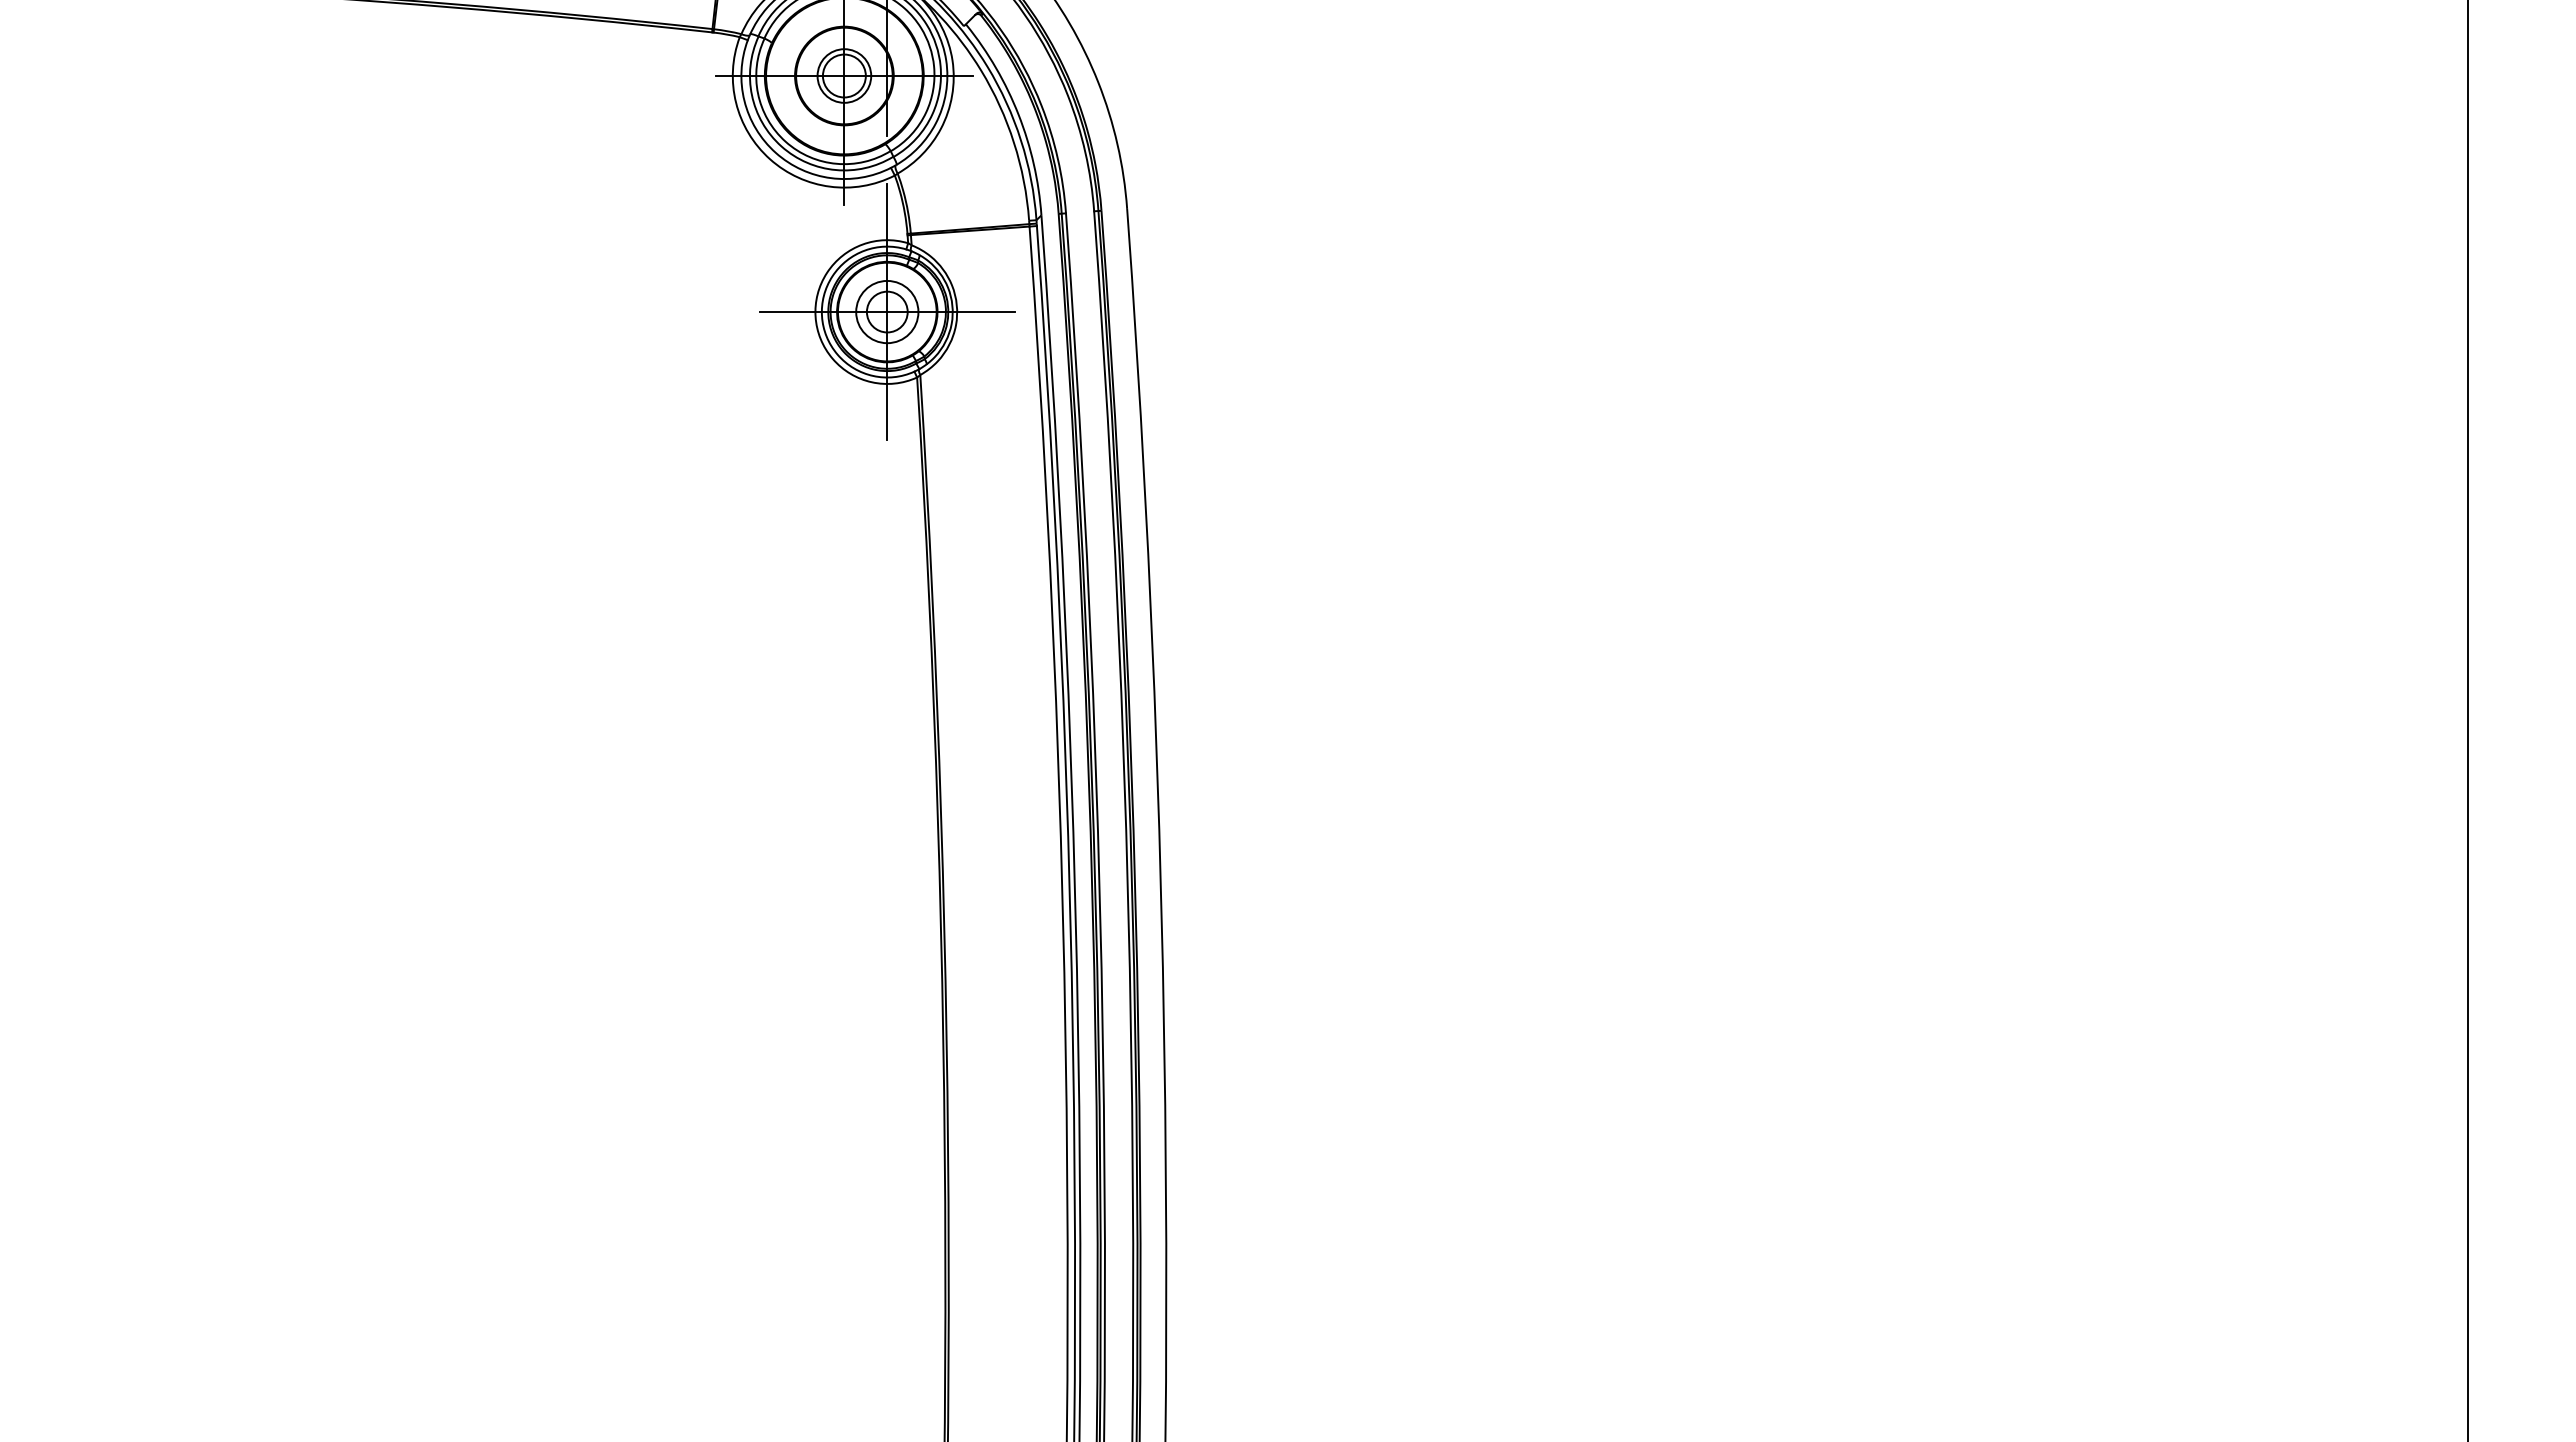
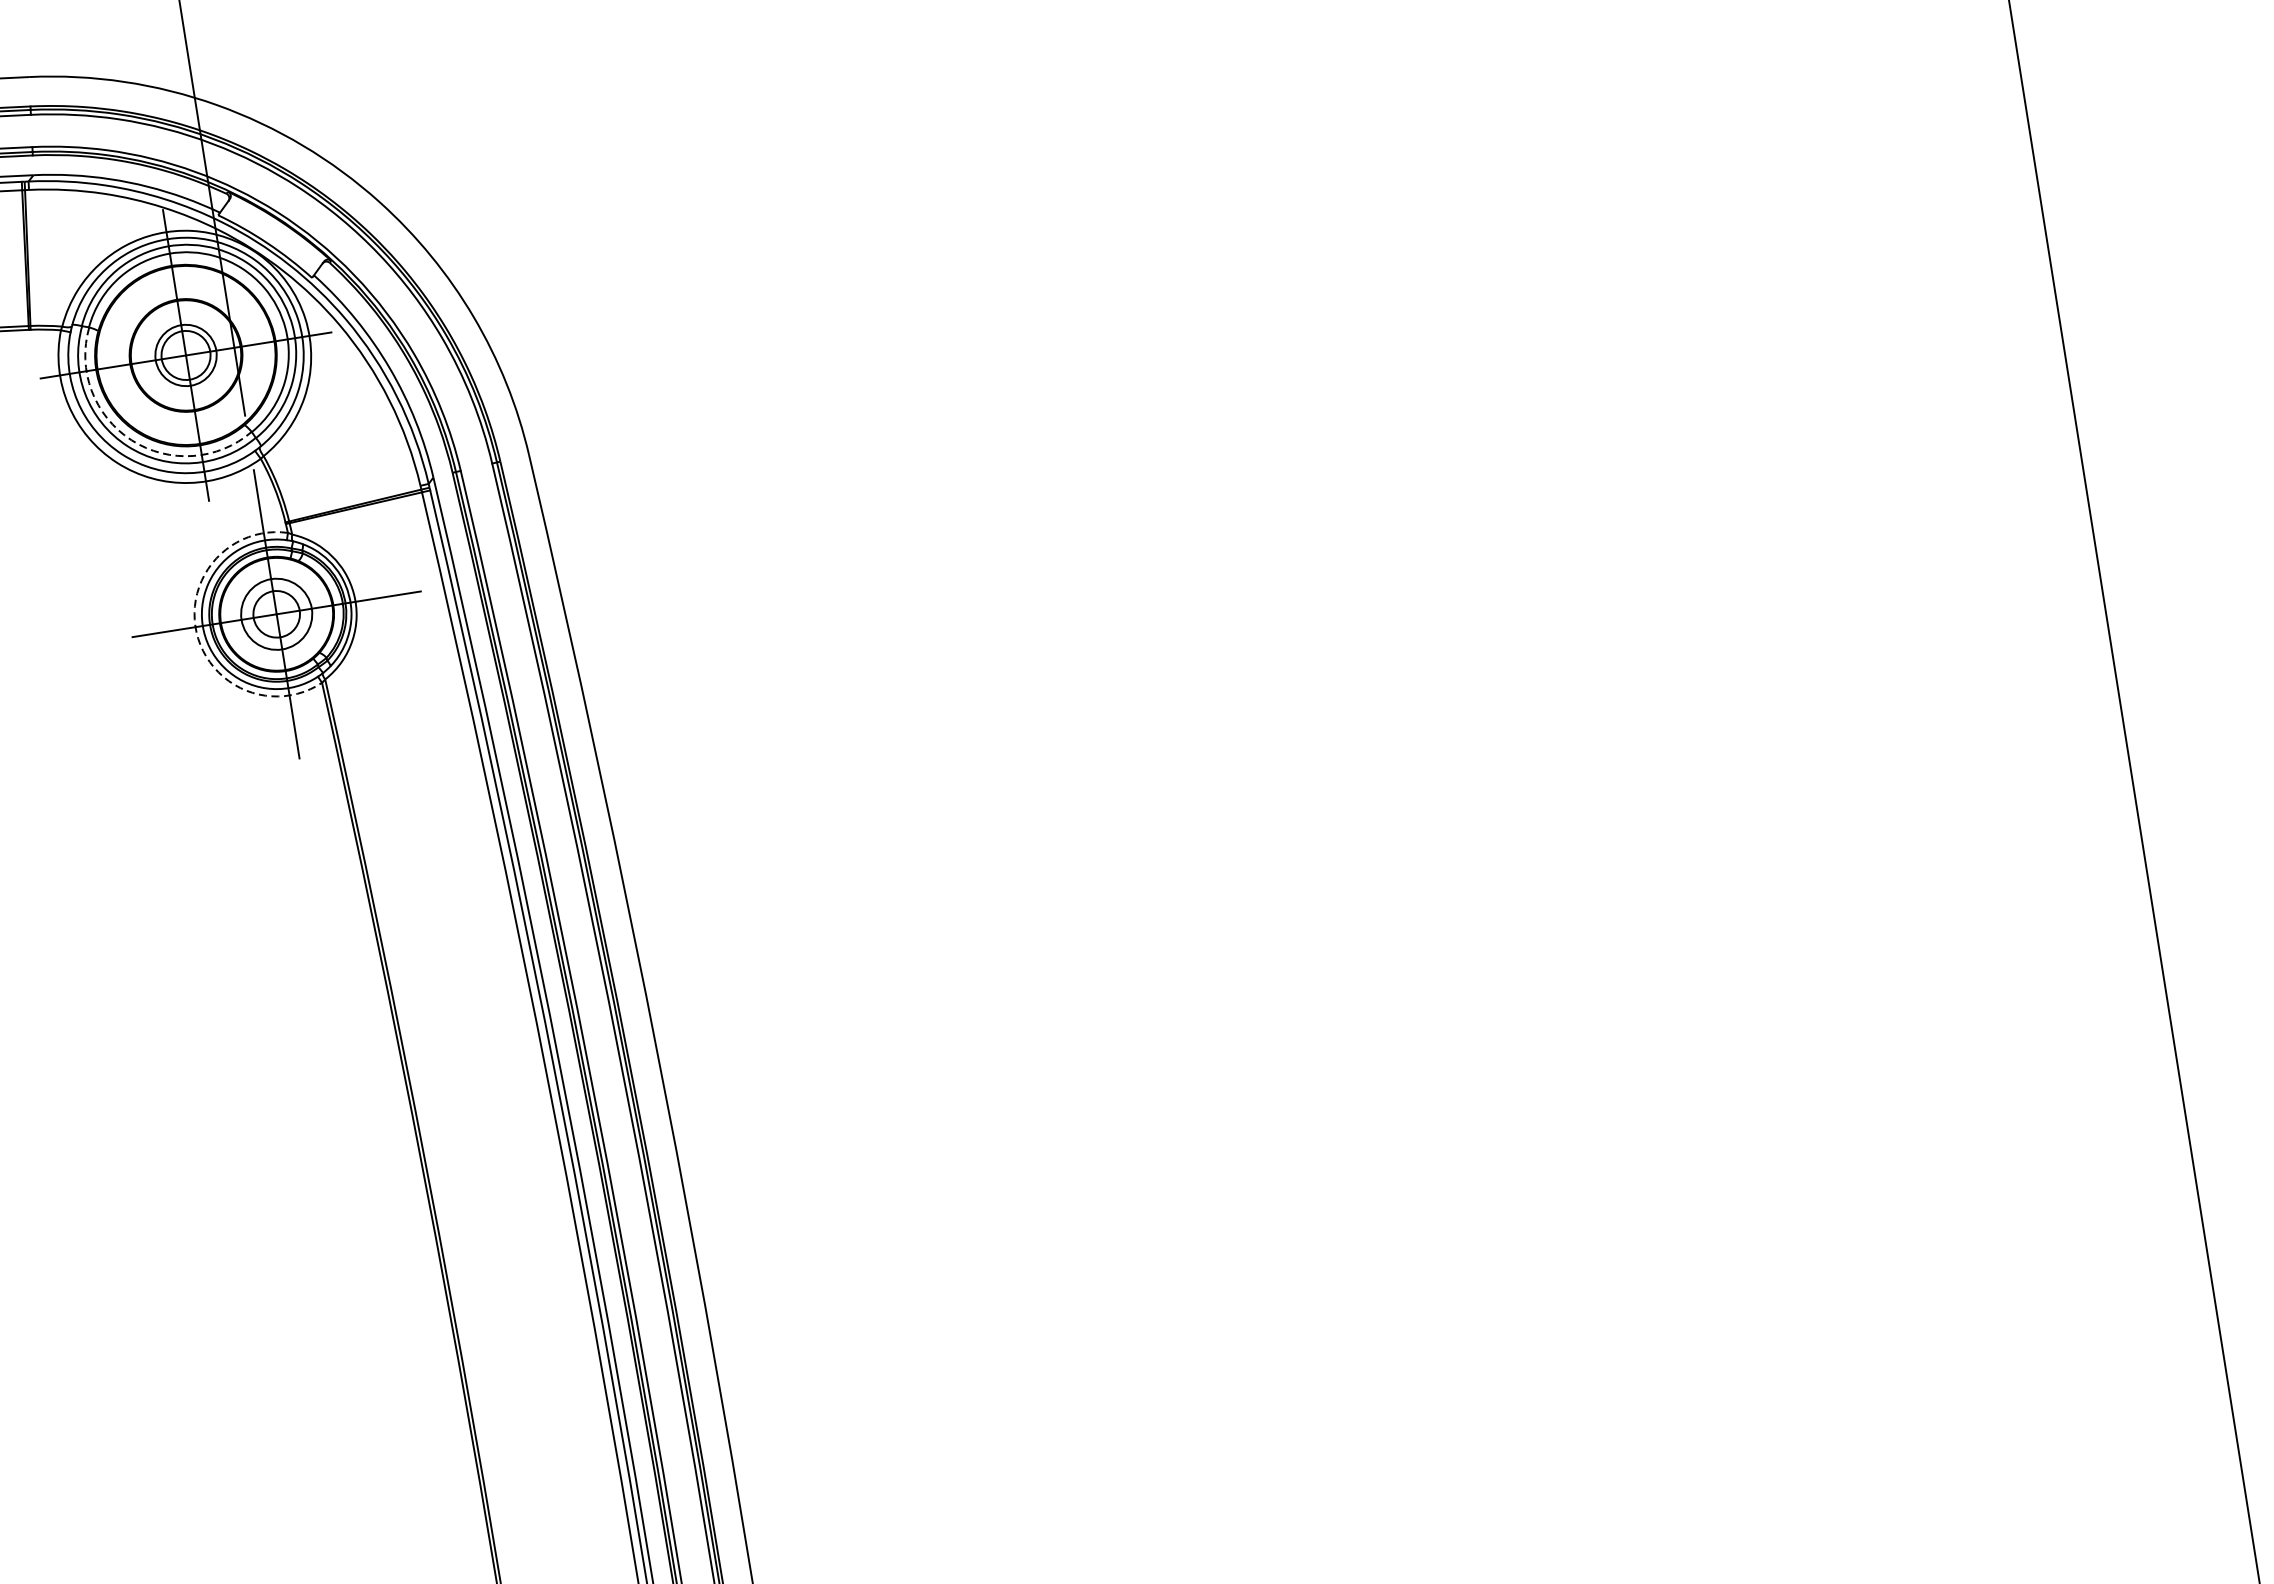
arc: (785, 141) -> (131, 439), solid -> dashed
arc: (815, 316) -> (196, 632), solid -> dashed

